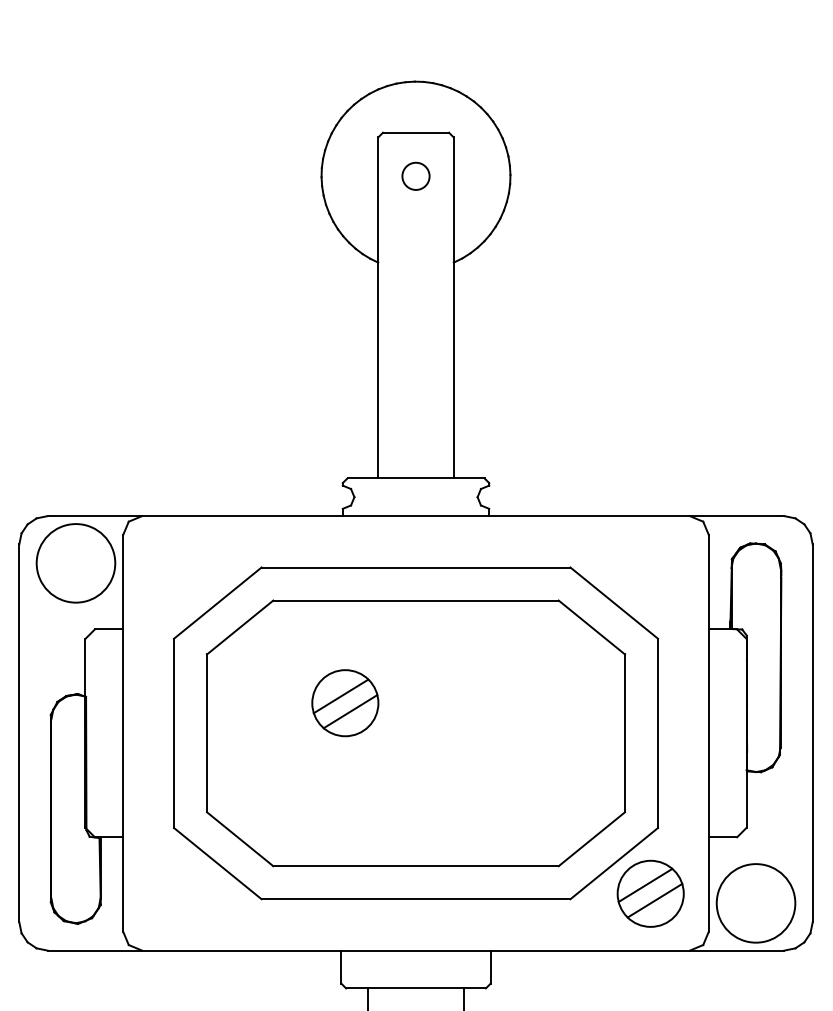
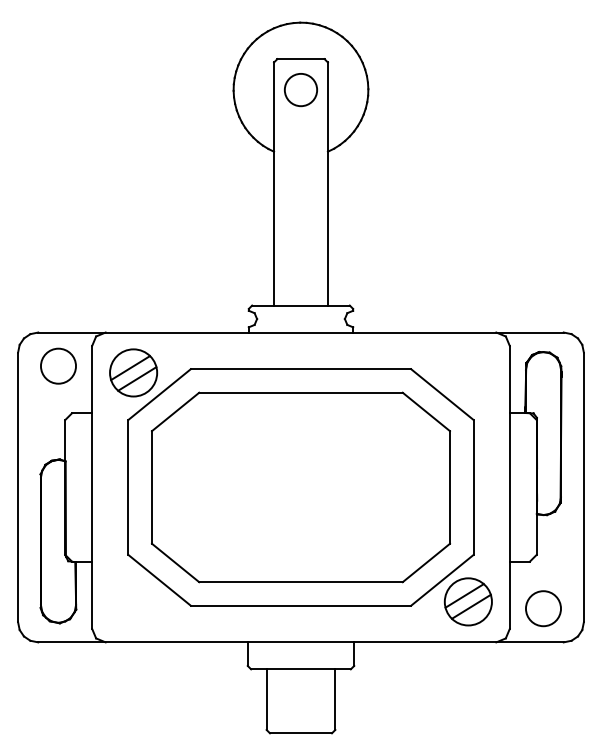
circle: (415, 176) -> (300, 90), size x1.67
circle: (75, 562) -> (58, 365), size x0.62
part: (345, 702) -> (133, 372), moved
circle: (756, 903) -> (543, 608), size x0.62

